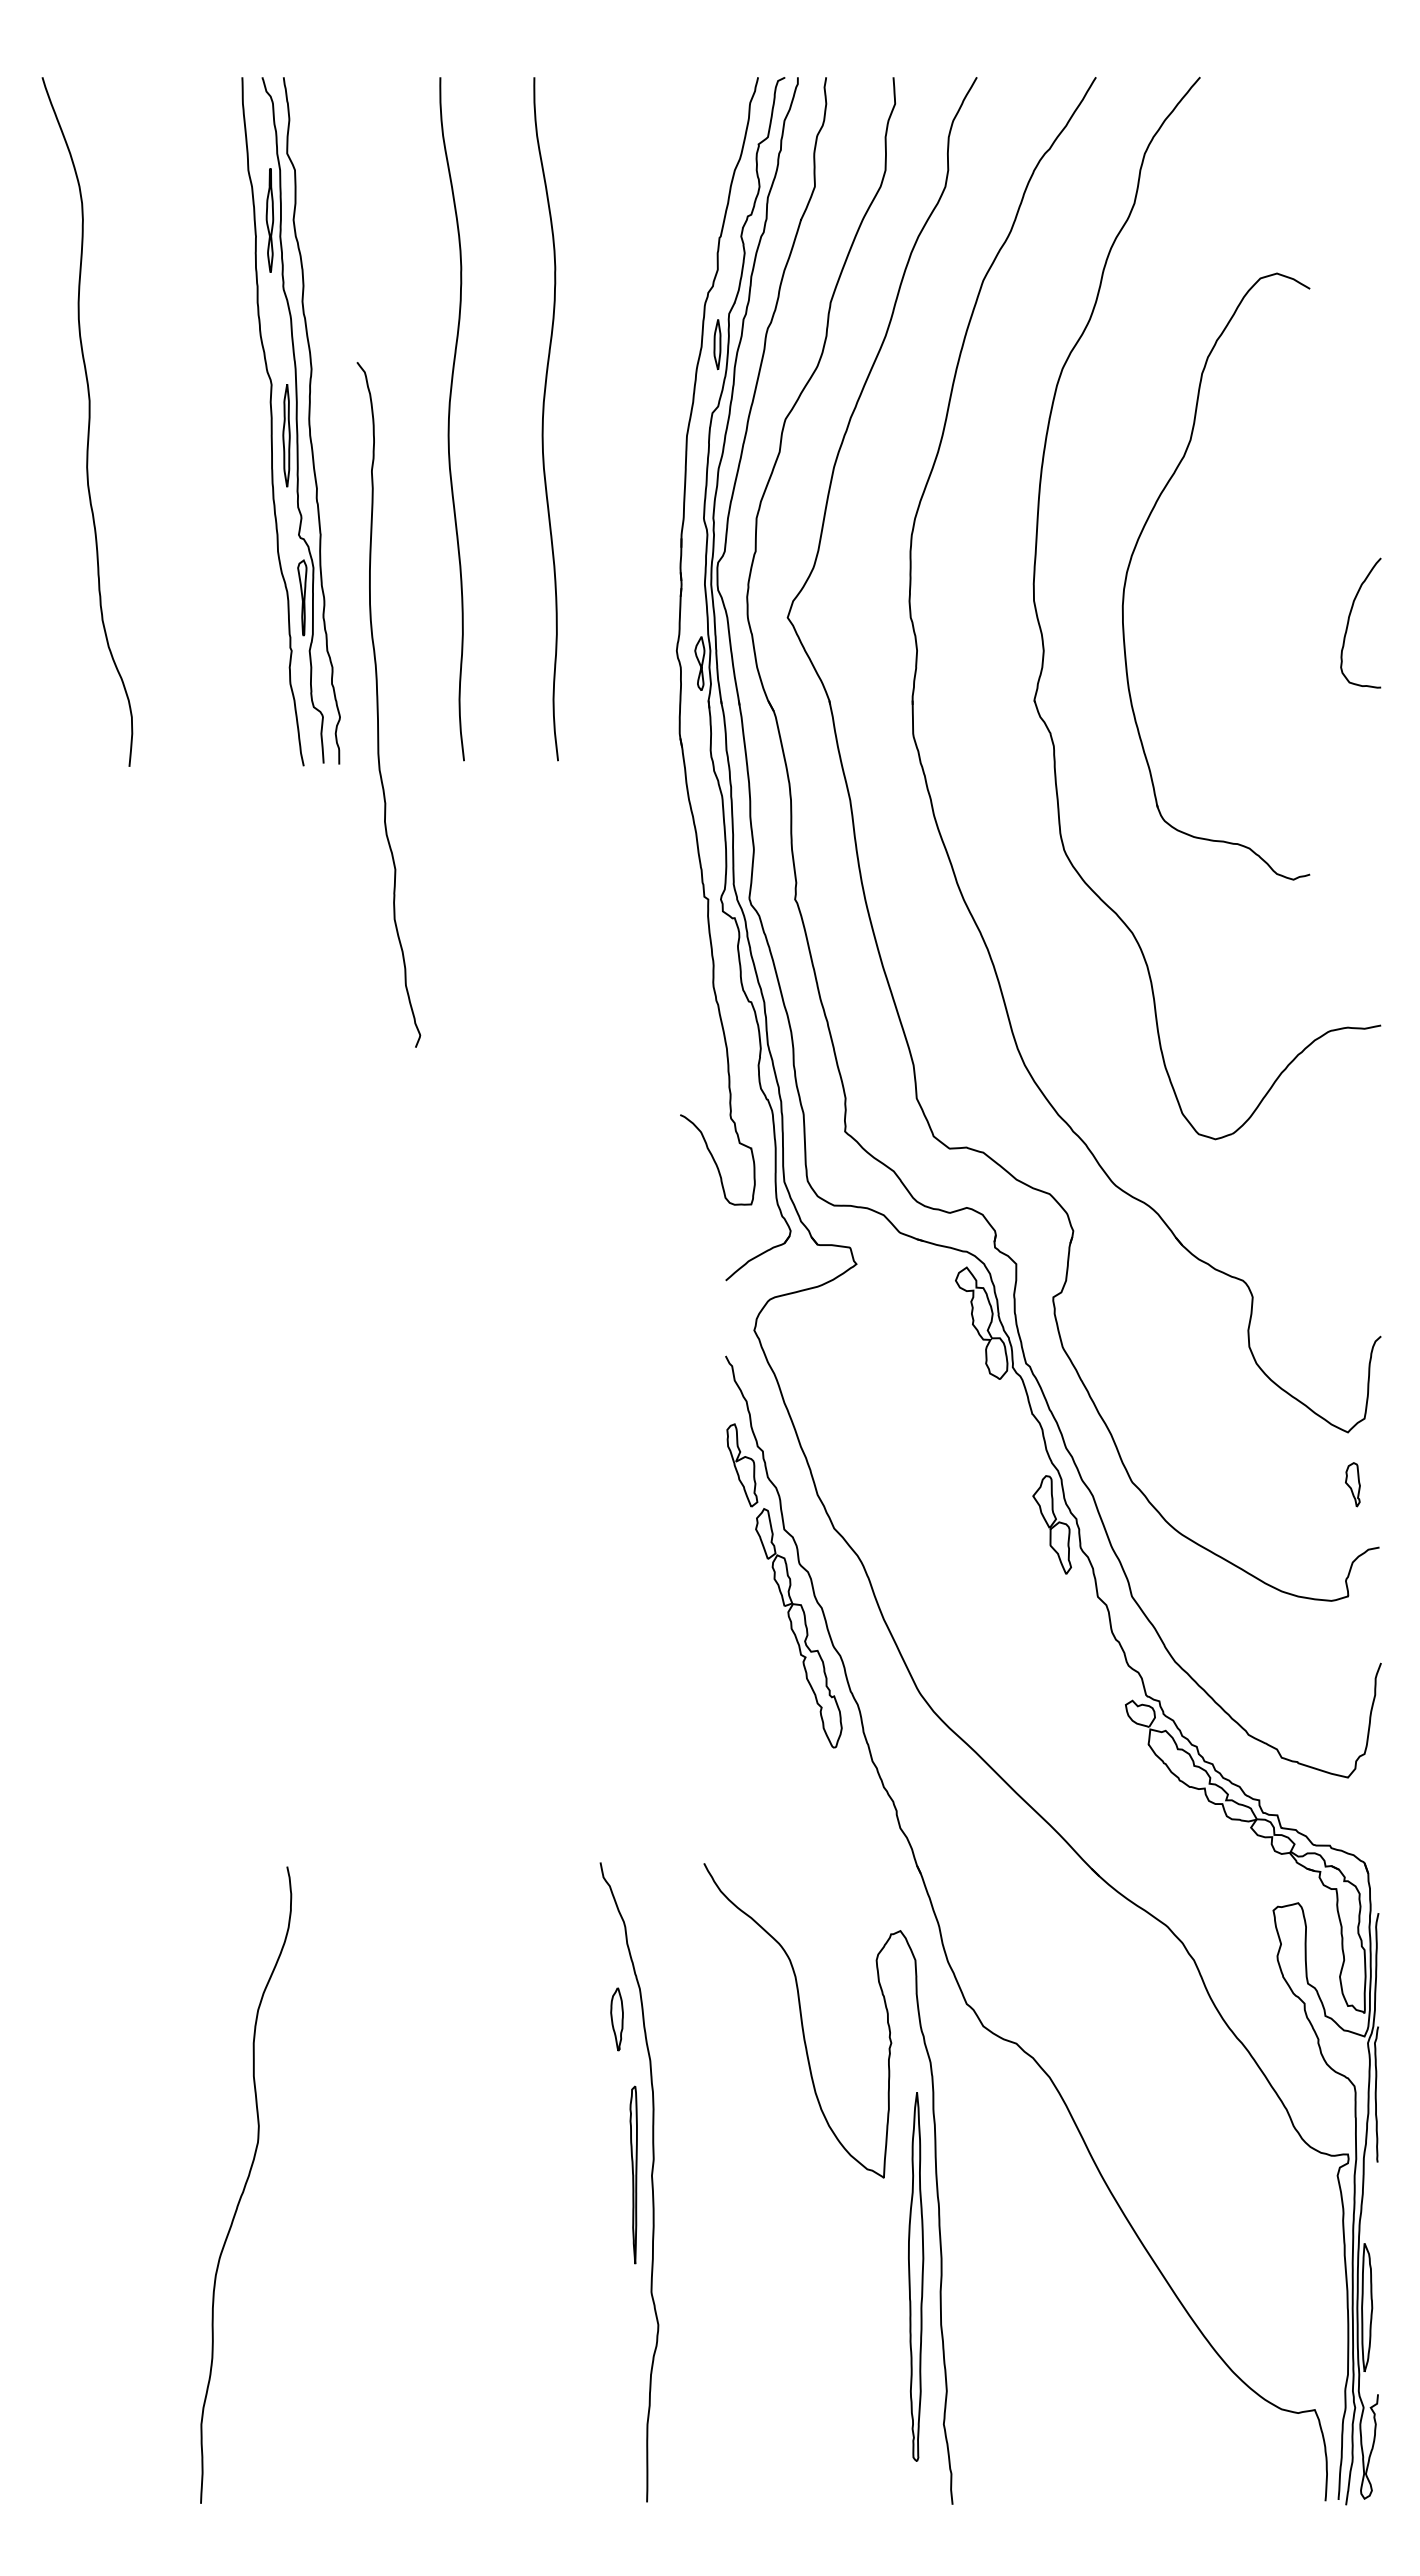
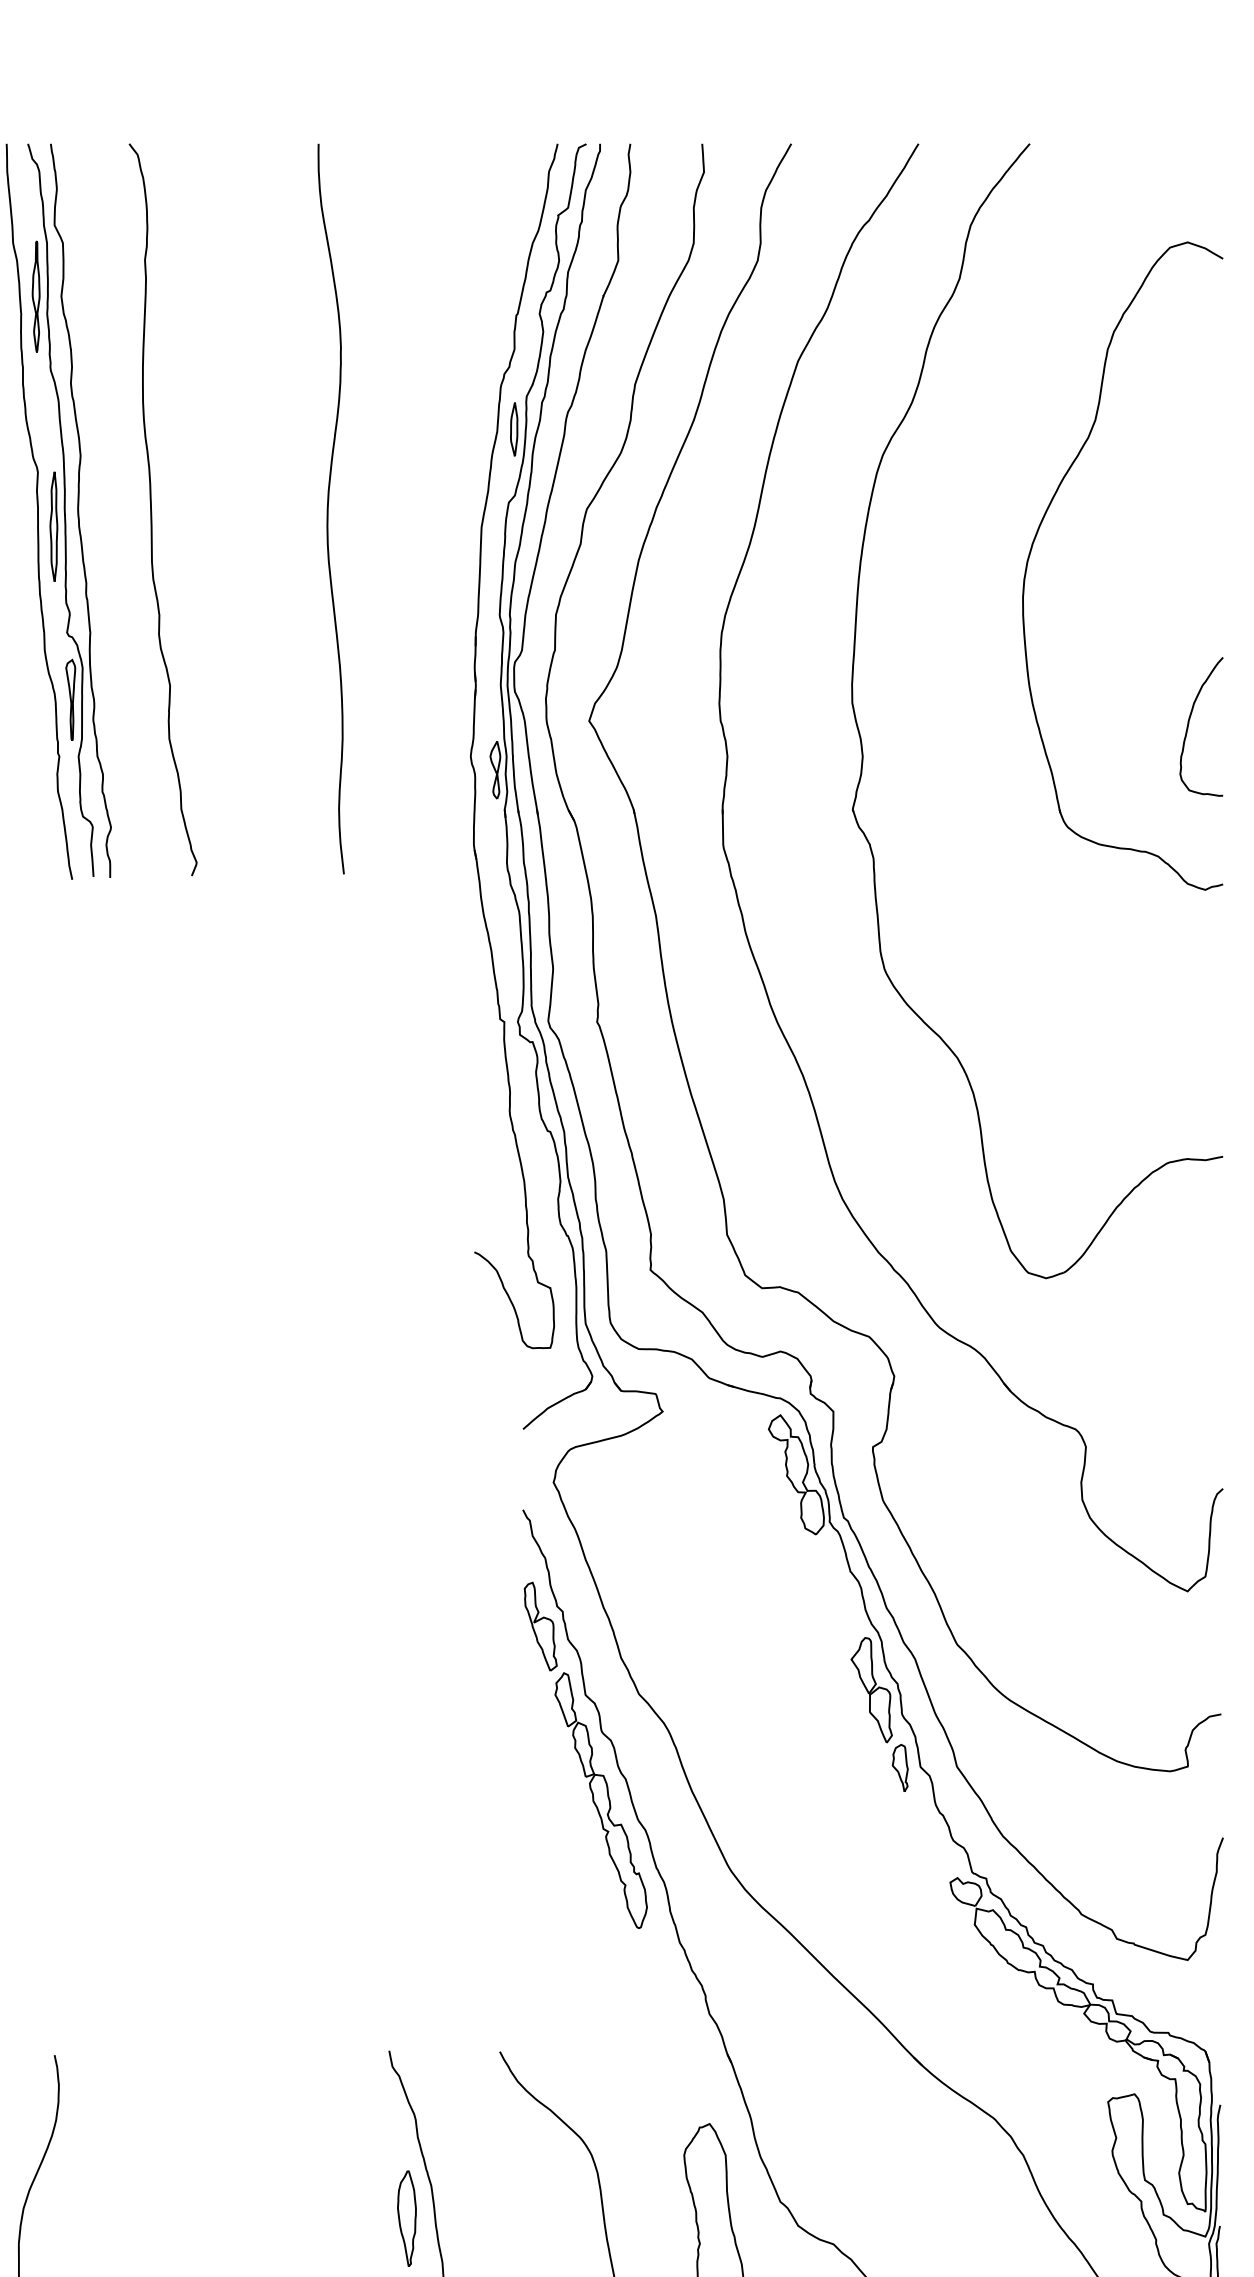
curve: (449, 419) -> (227, 509), removed
part: (1136, 547) -> (1037, 535), moved
curve: (378, 704) -> (152, 509), moved
part: (1352, 1484) -> (899, 1767), moved
part: (616, 2019) -> (406, 2218), size x1.43

